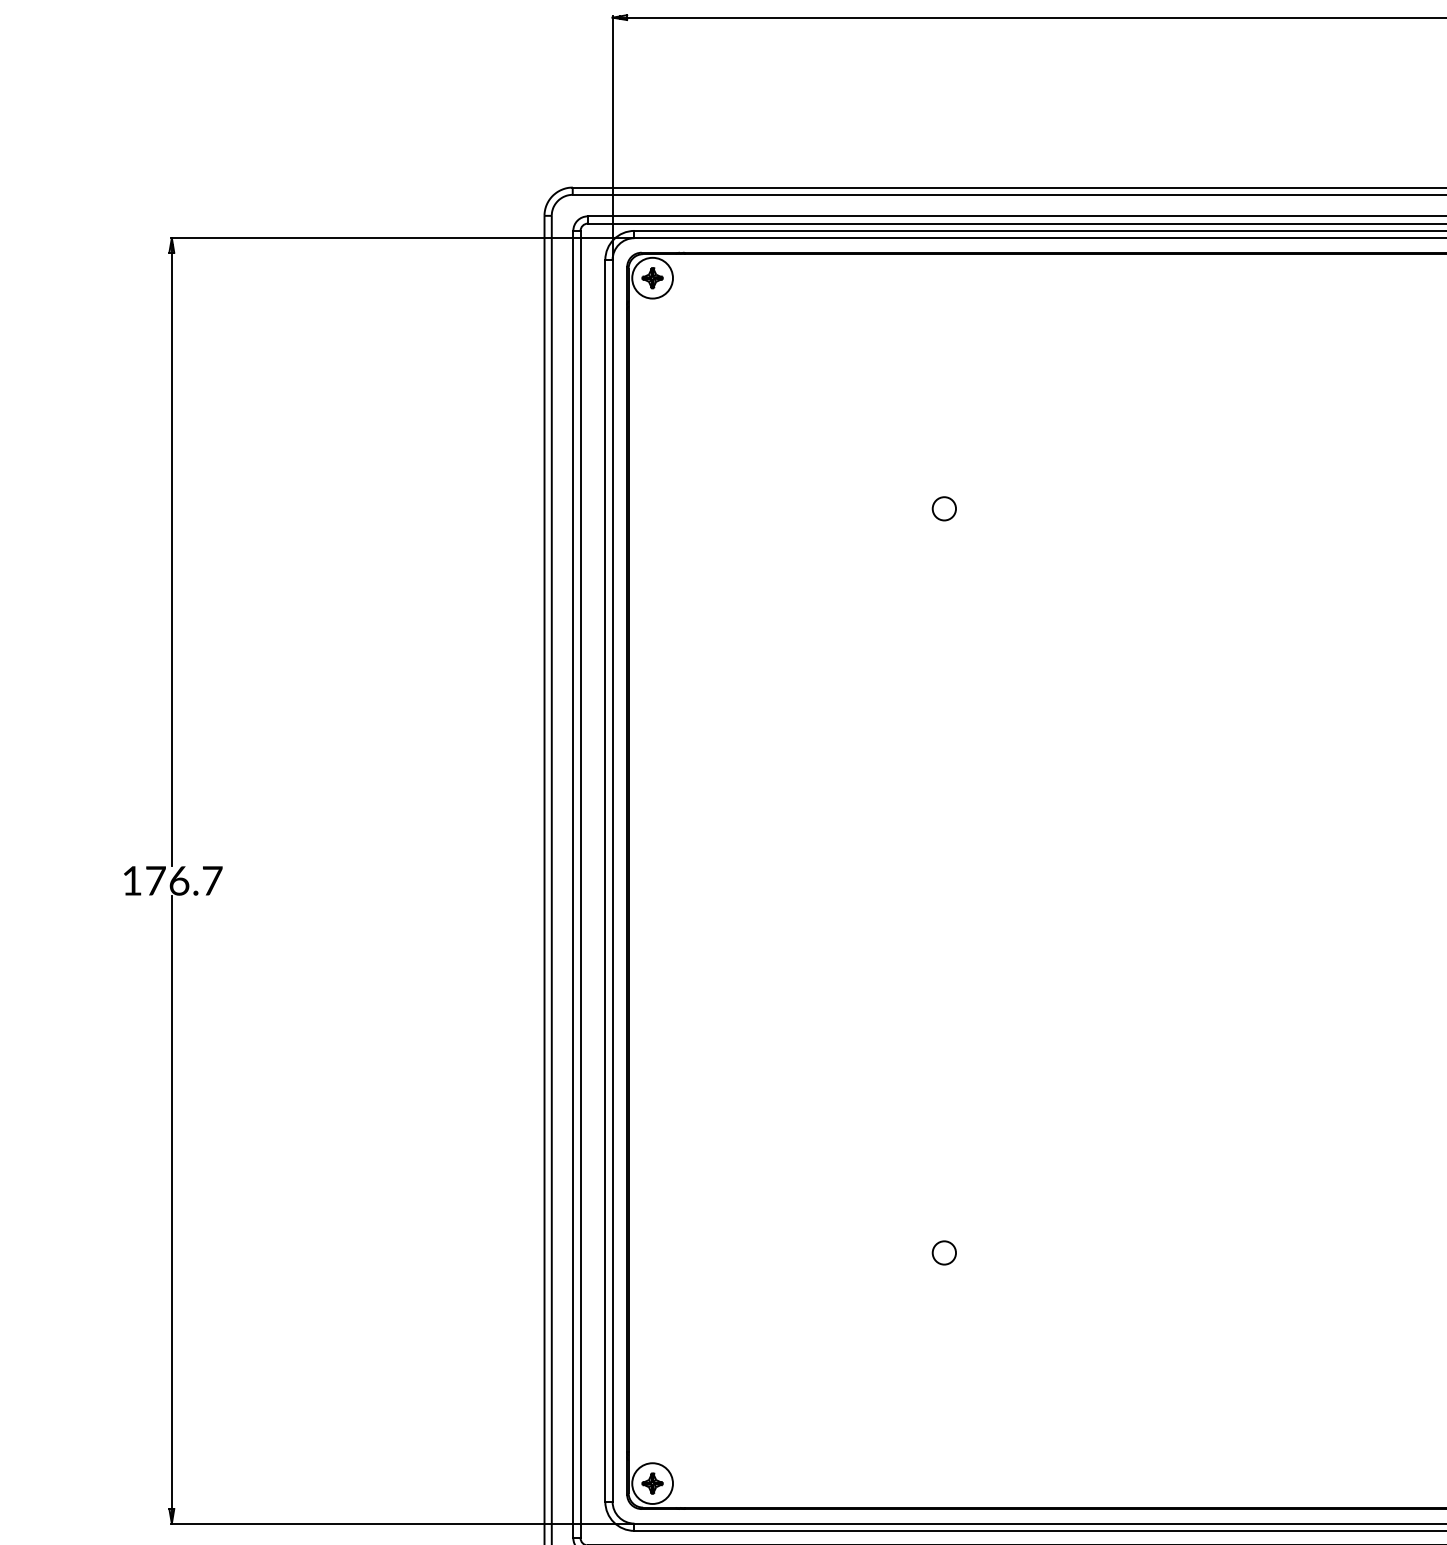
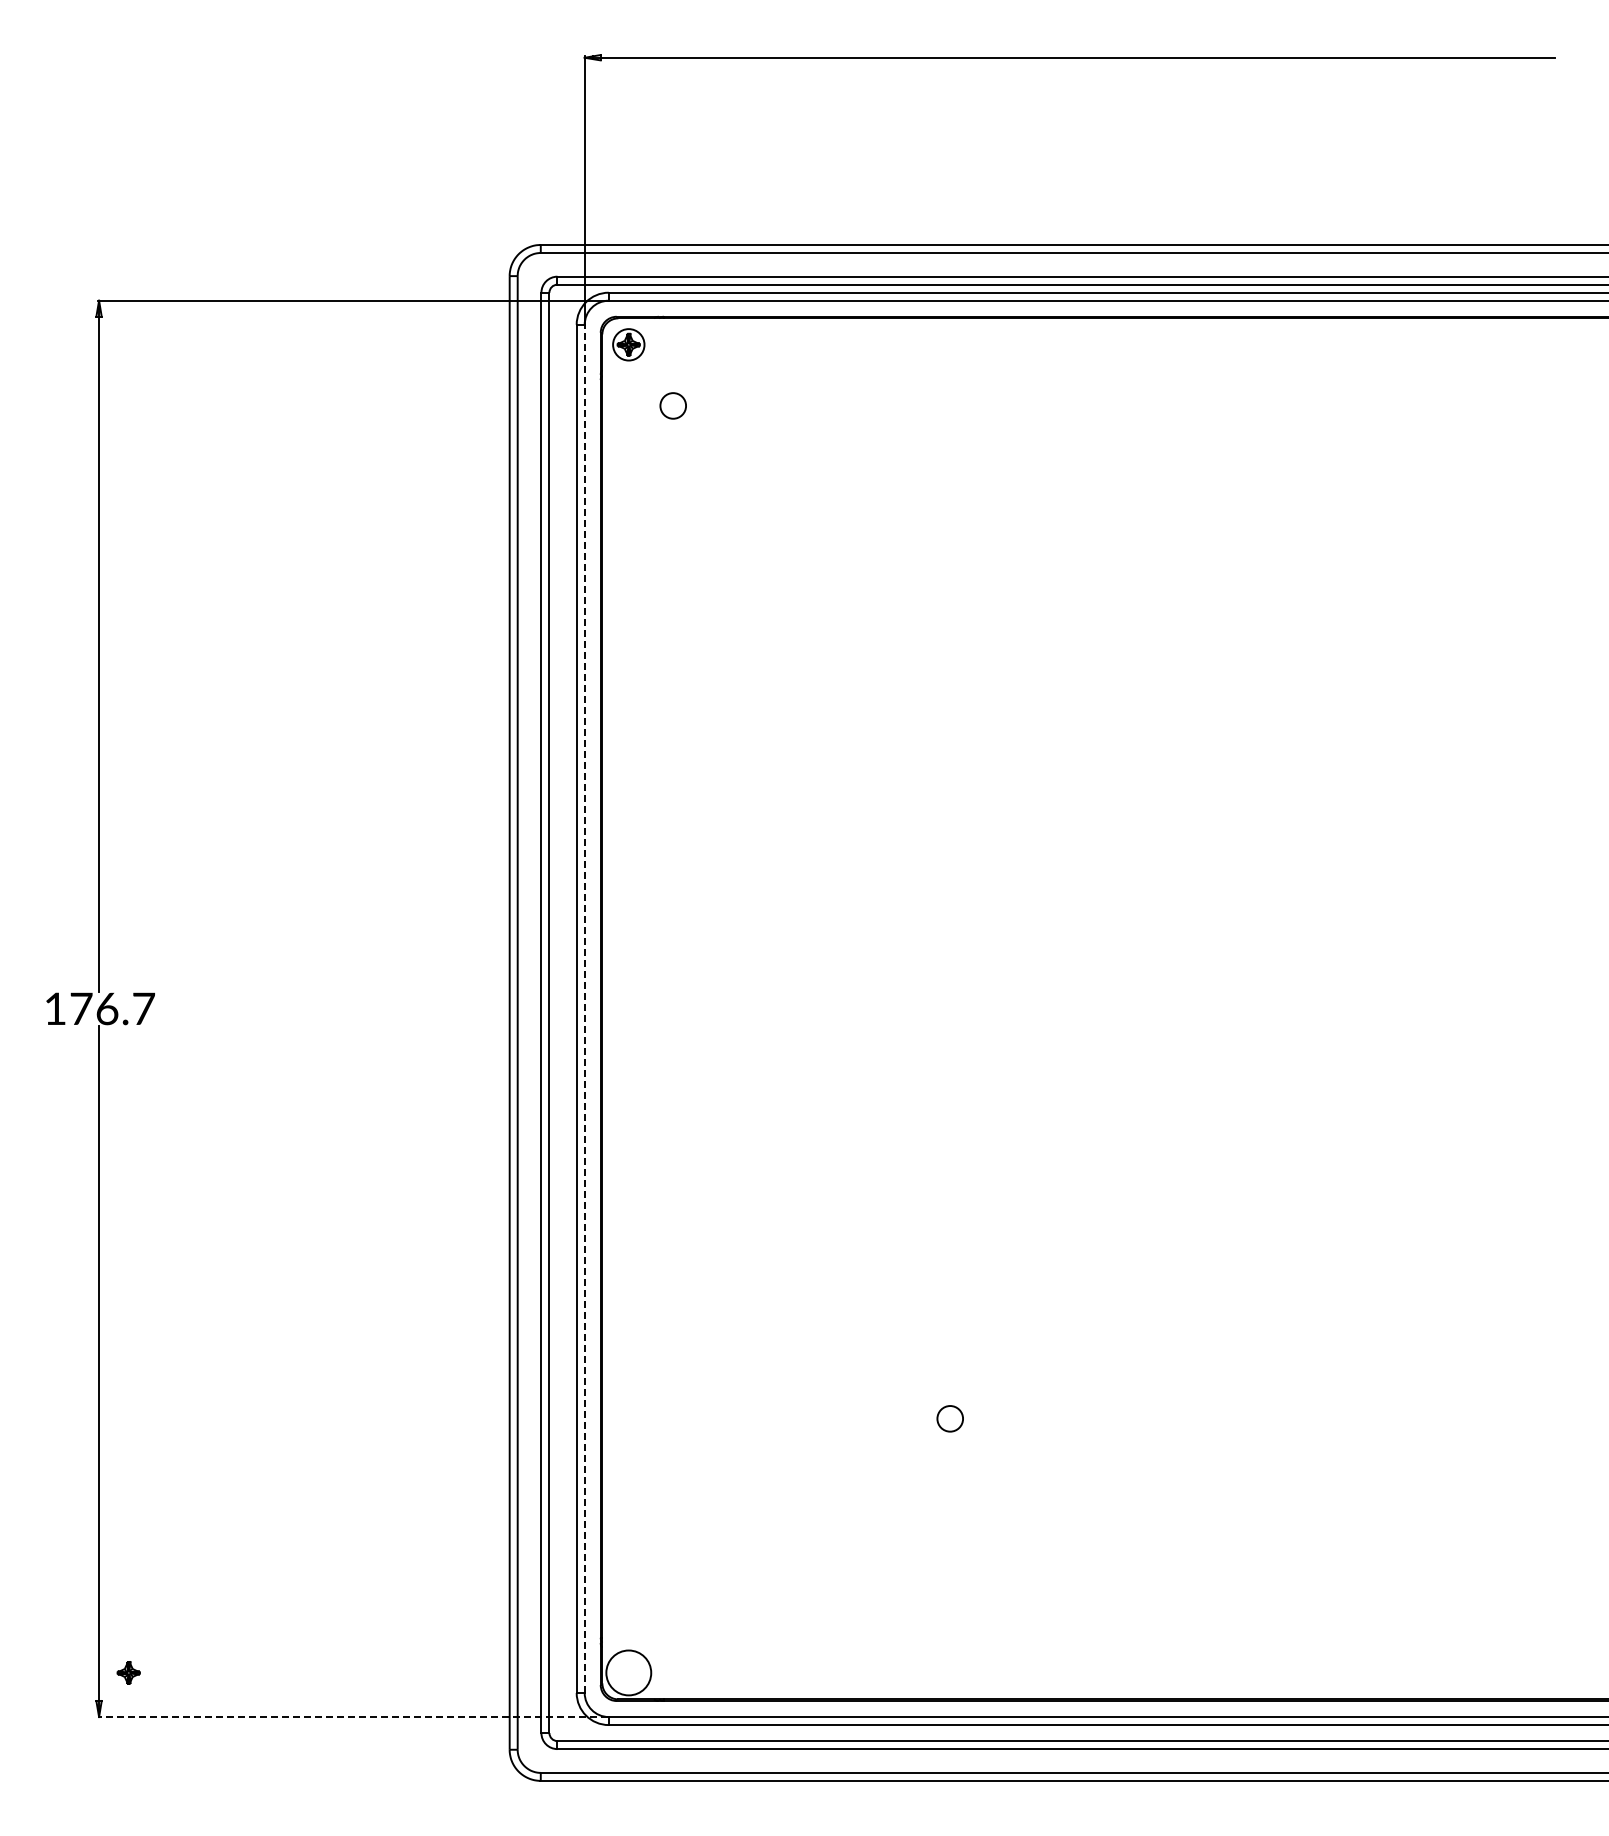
circle: (652, 277) -> (628, 344), size x0.7
circle: (943, 508) -> (672, 405), moved
line: (612, 880) -> (584, 1008), solid -> dashed
part: (652, 1483) -> (128, 1672), moved
line: (401, 1524) -> (352, 1717), solid -> dashed

